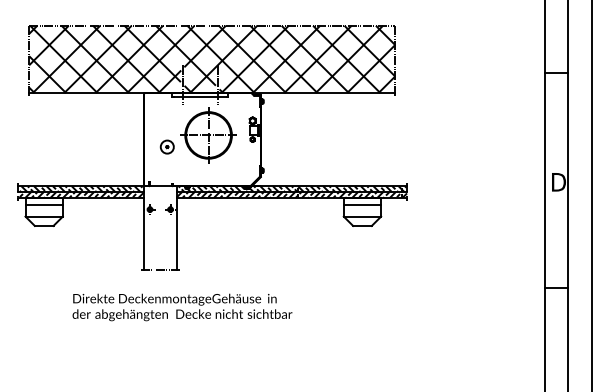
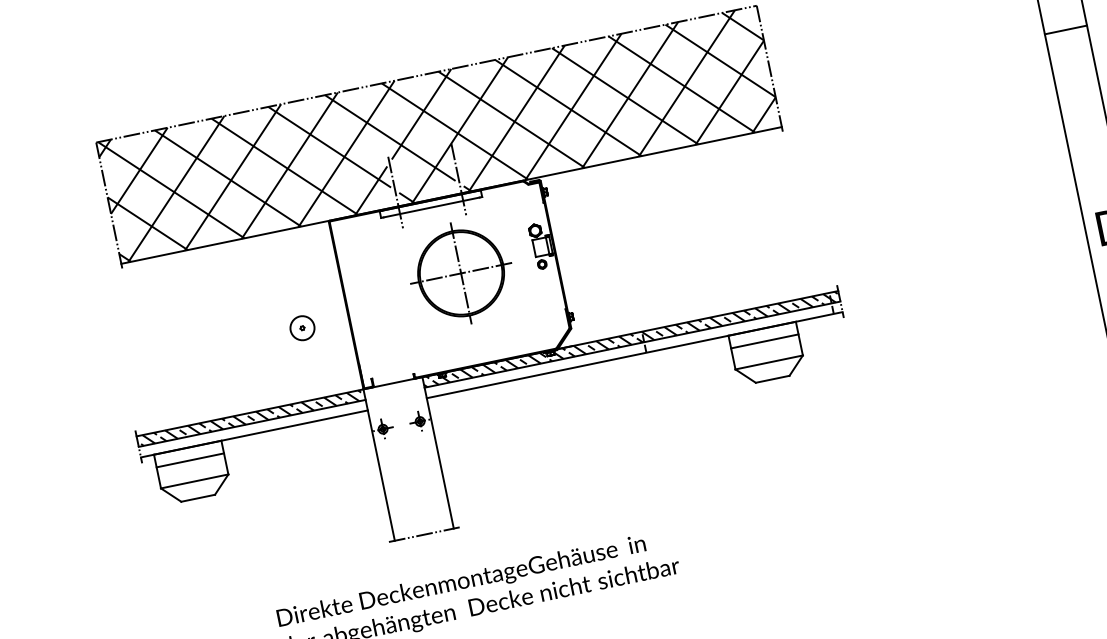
part: (166, 146) -> (300, 327), moved
hatch: (80, 194) -> (251, 427), removed
hatch: (291, 194) -> (632, 349), removed

